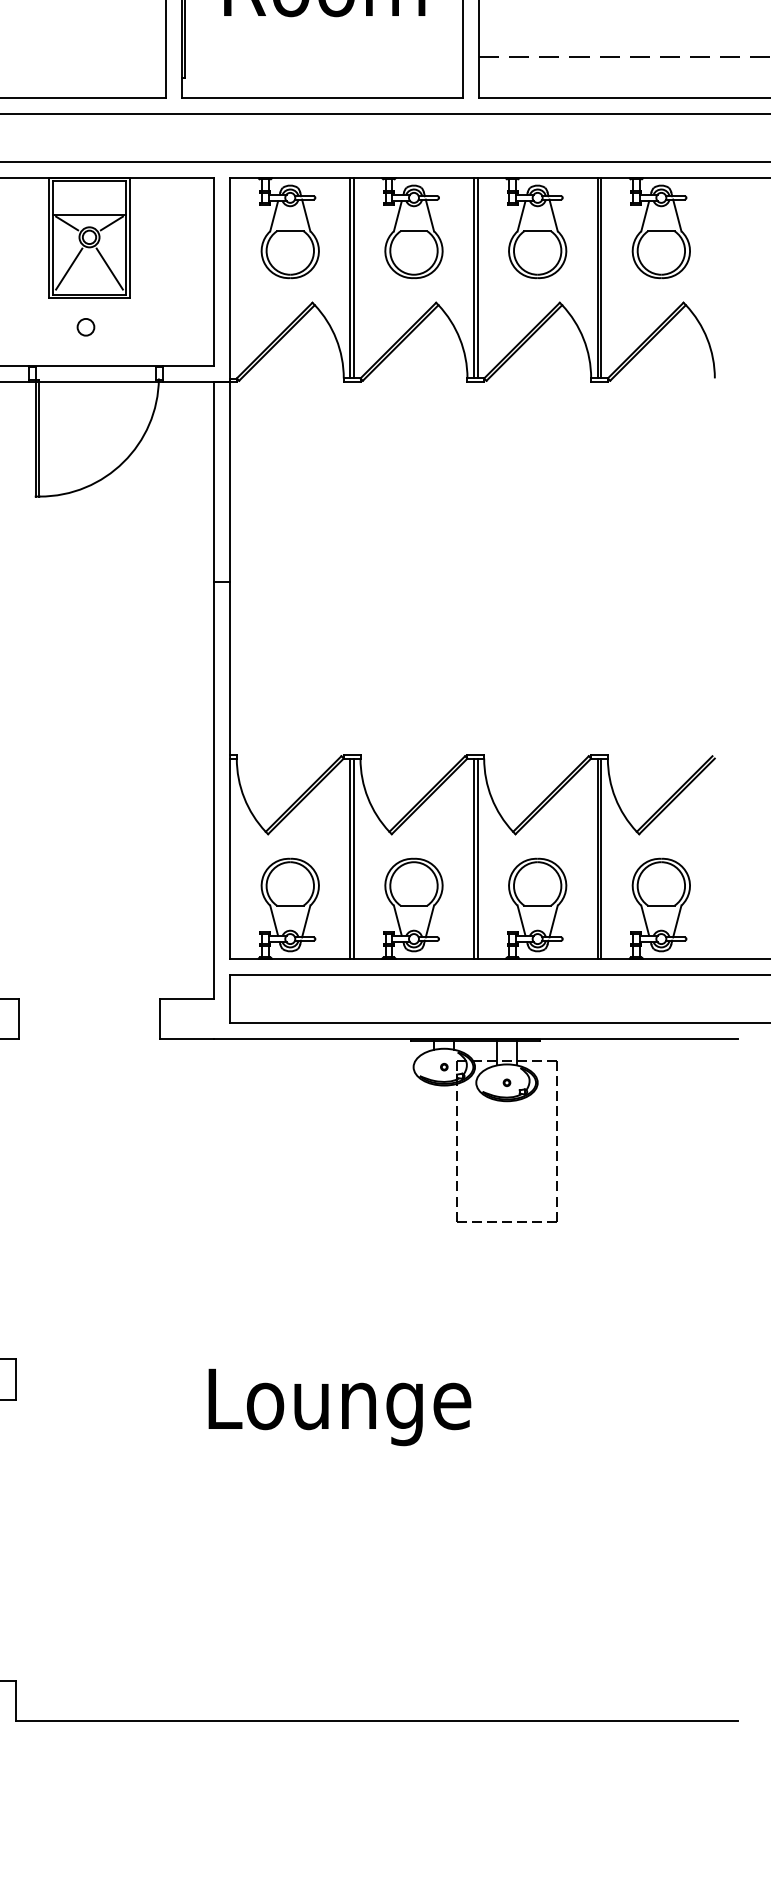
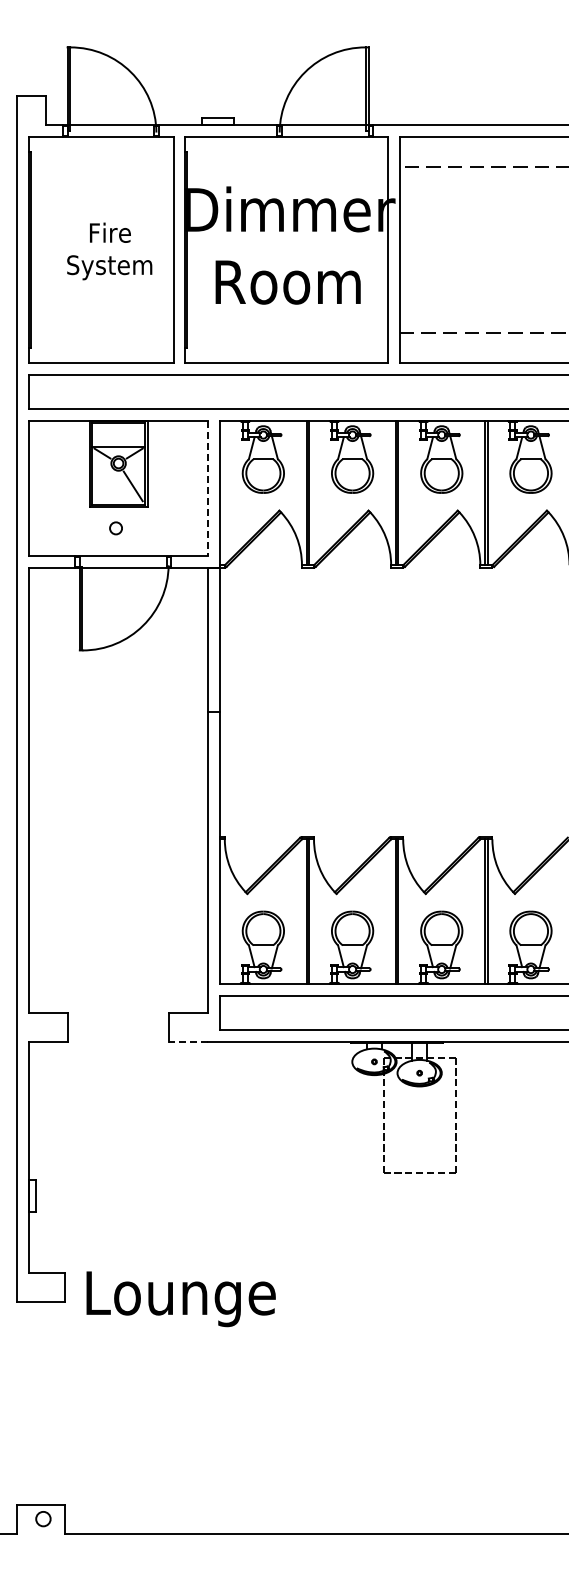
line: (68, 269) -> (103, 486), removed
line: (214, 271) -> (208, 488), solid -> dashed
line: (186, 1038) -> (188, 1041), solid -> dashed
text: (338, 1407) -> (180, 1299), moved

